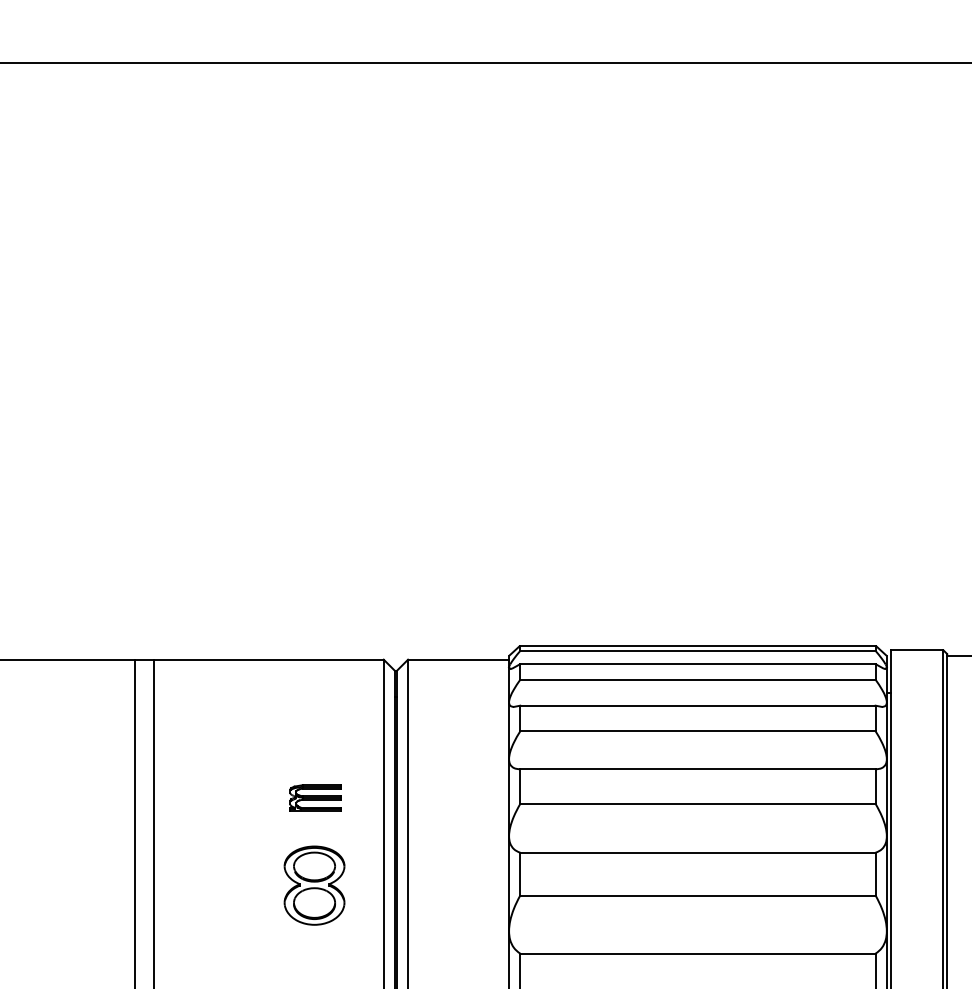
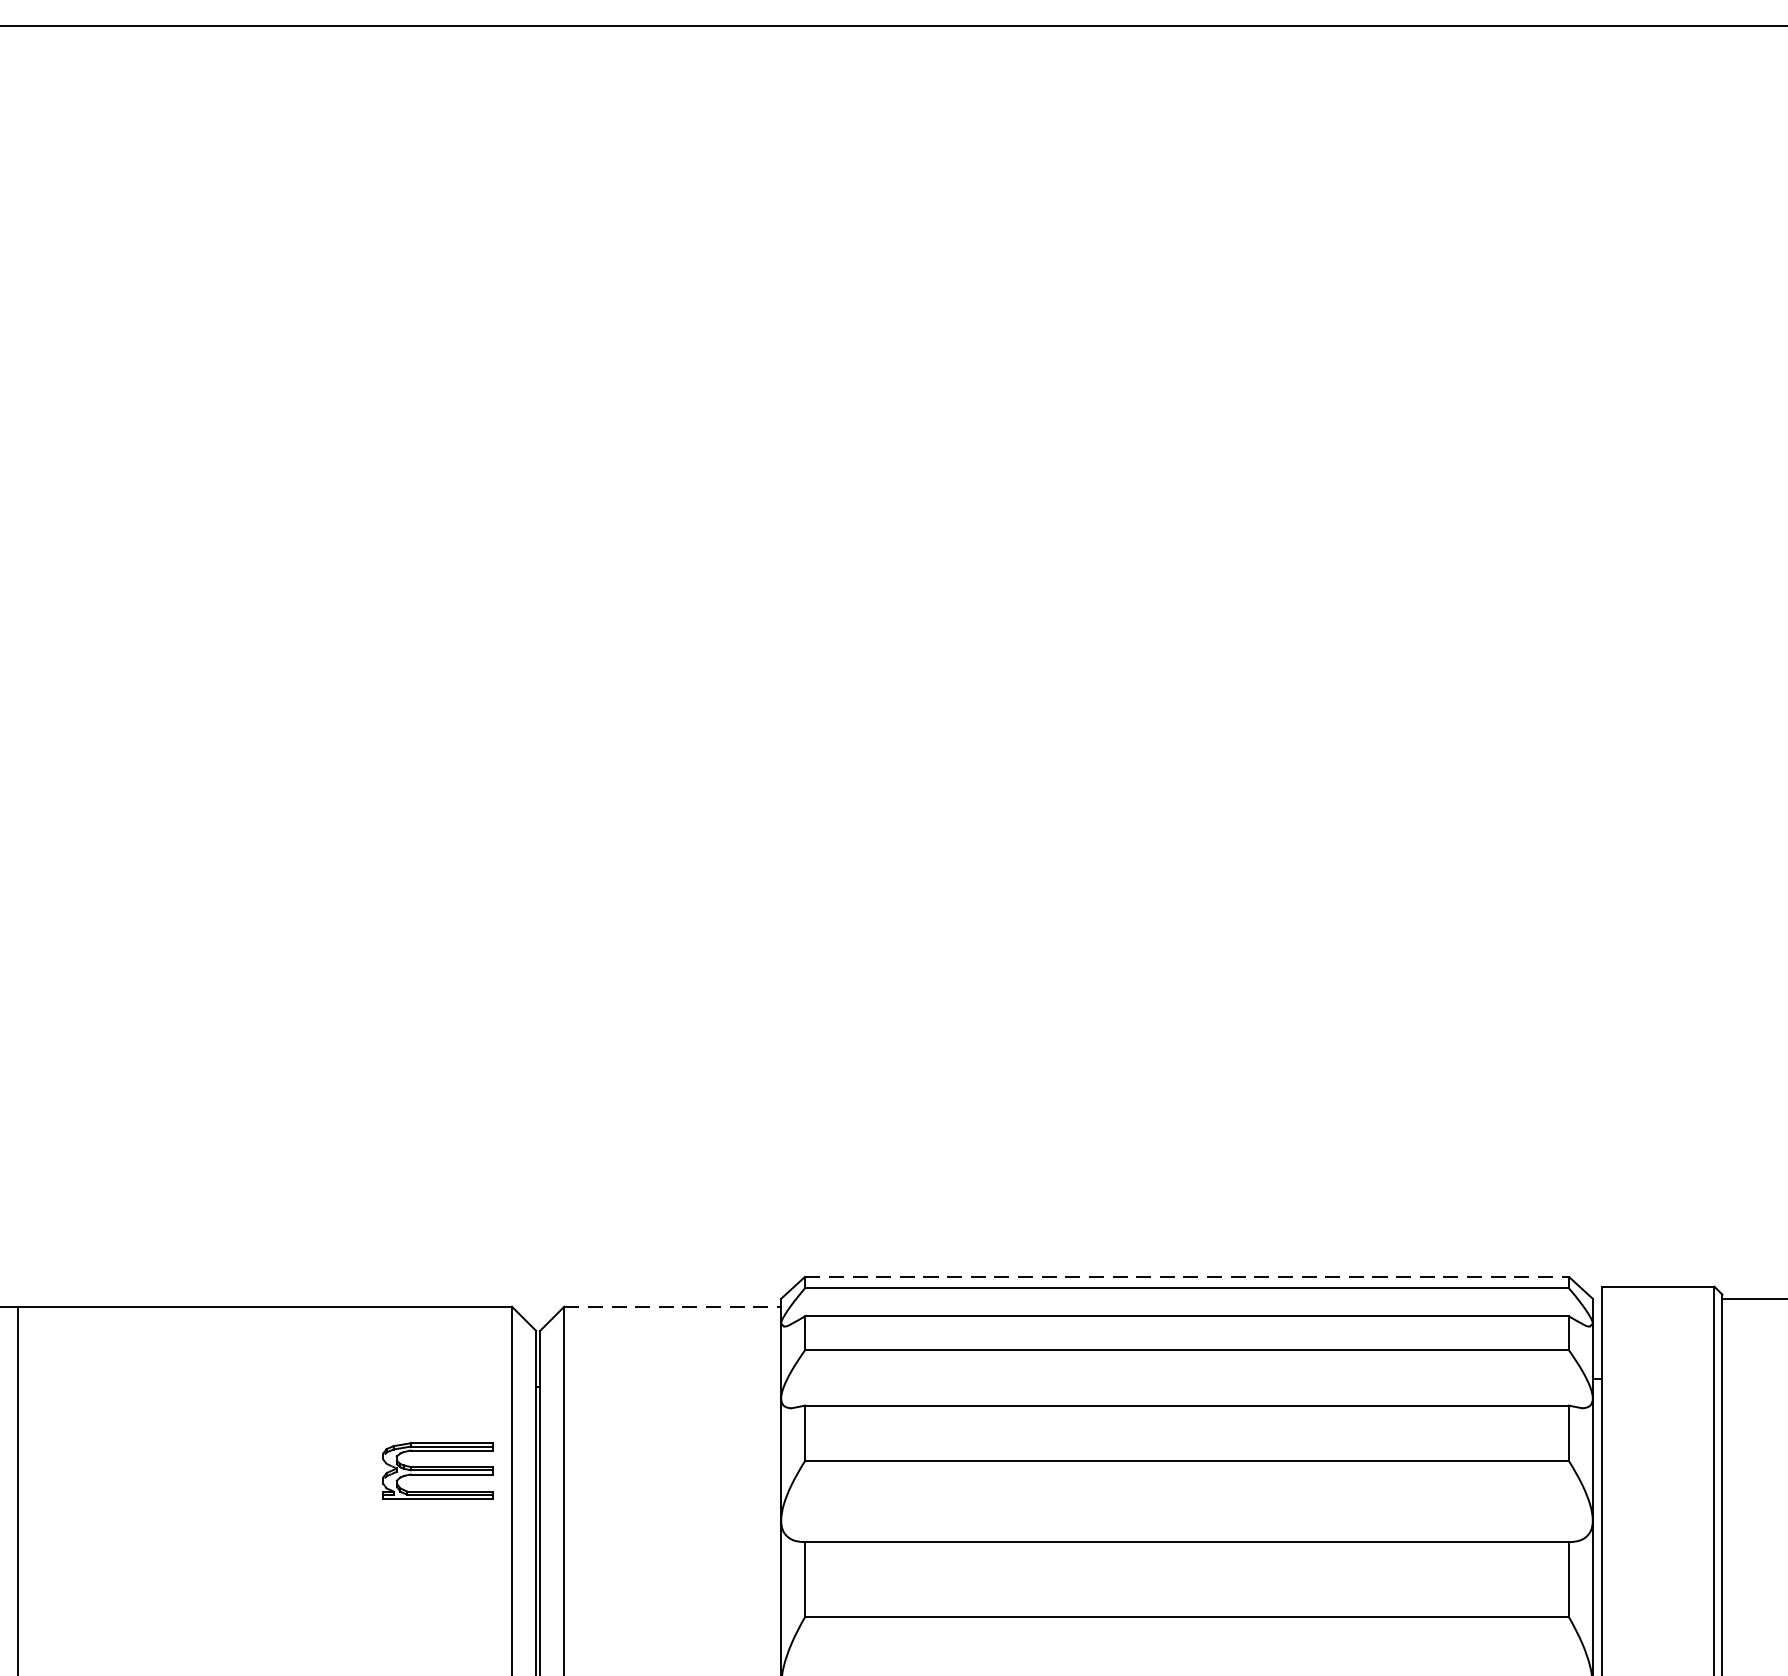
line: (697, 645) -> (1186, 1276), solid -> dashed
line: (459, 659) -> (674, 1306), solid -> dashed
part: (315, 797) -> (438, 1469), moved

